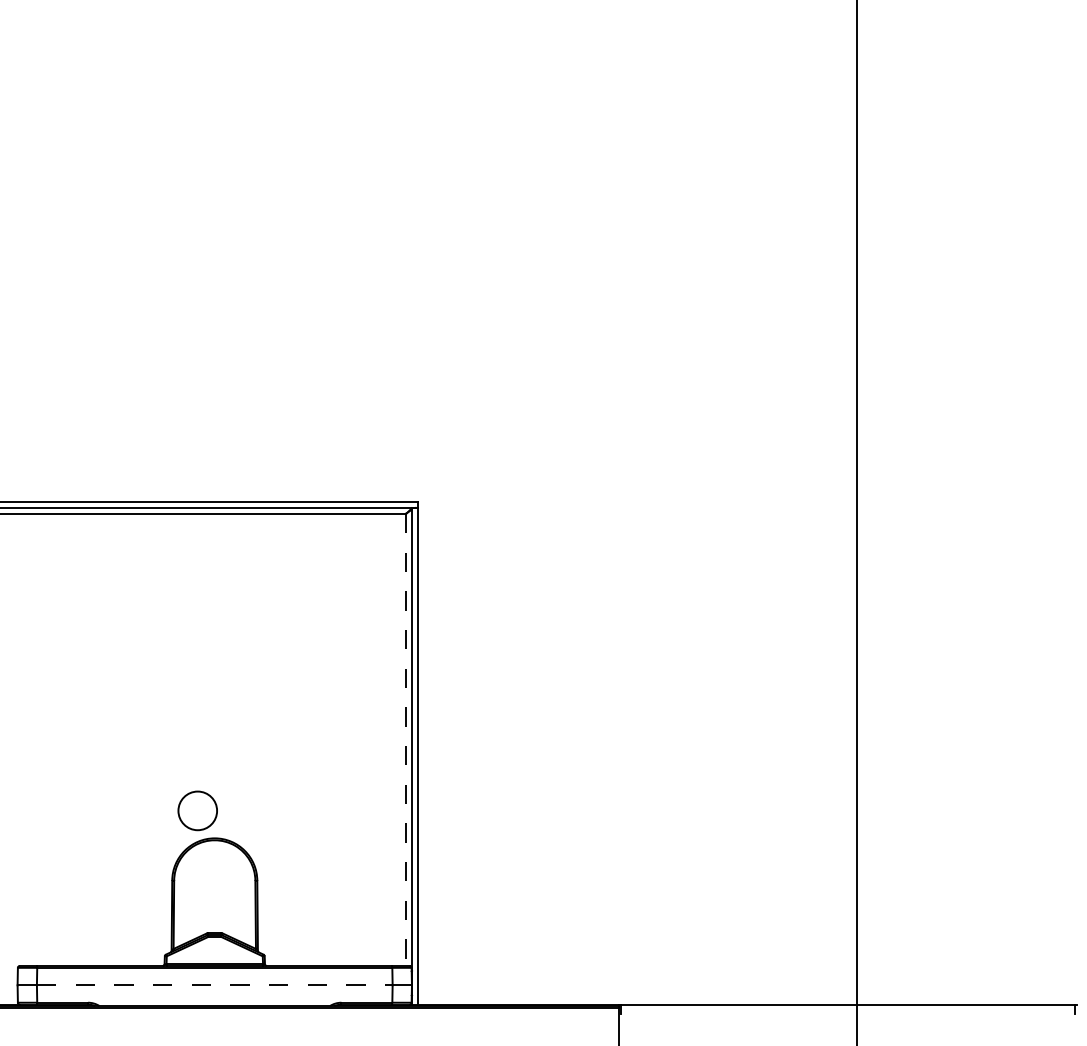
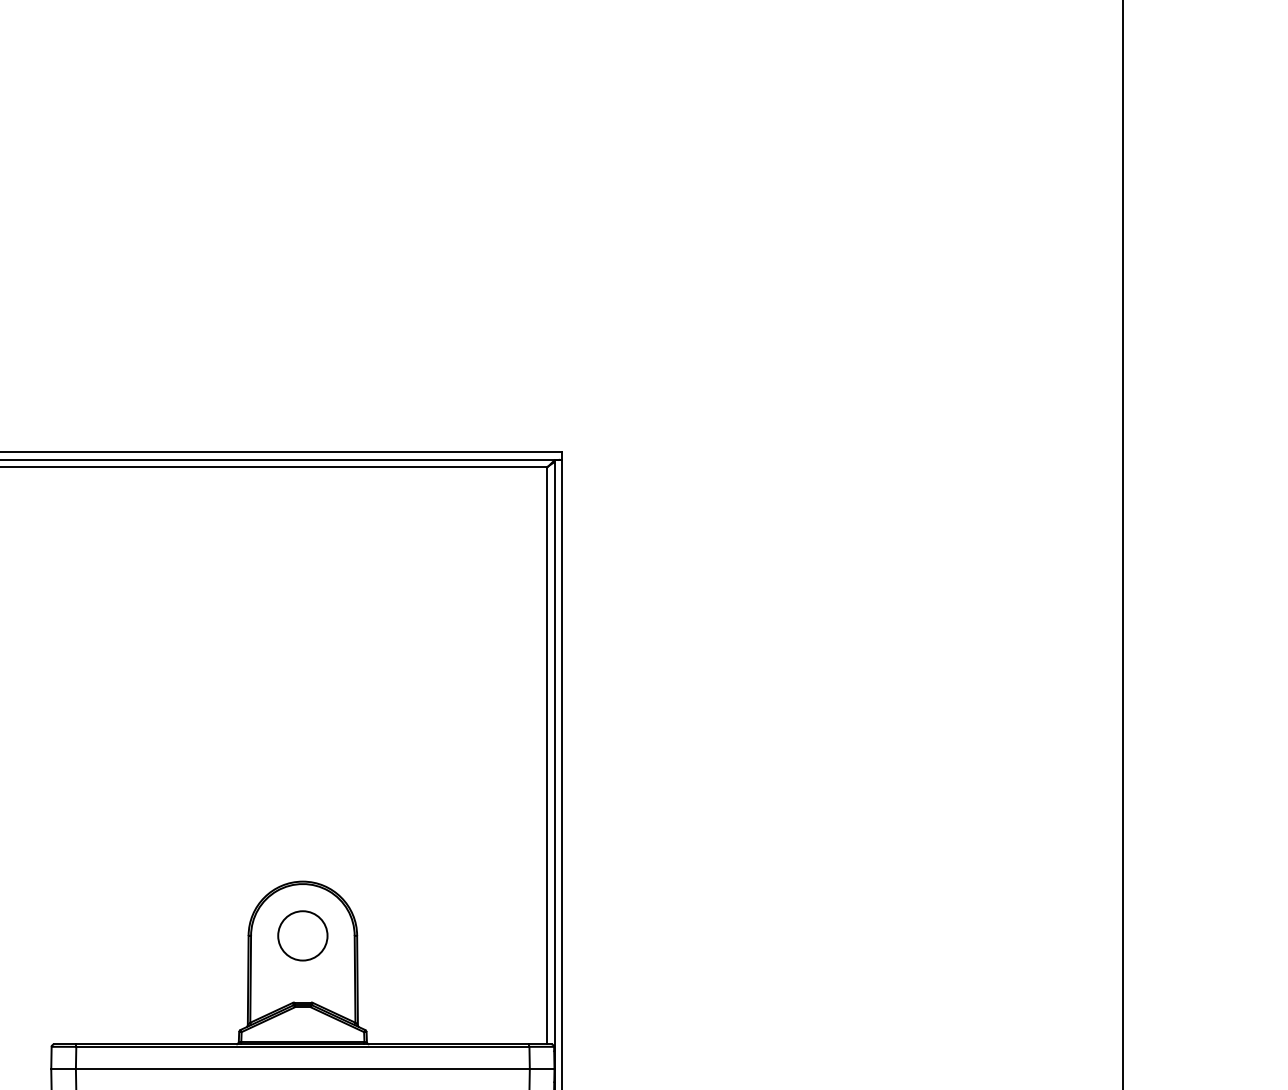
line: (406, 739) -> (547, 755), dashed -> solid
circle: (197, 810) -> (302, 935), moved
line: (214, 985) -> (302, 1069), dashed -> solid

